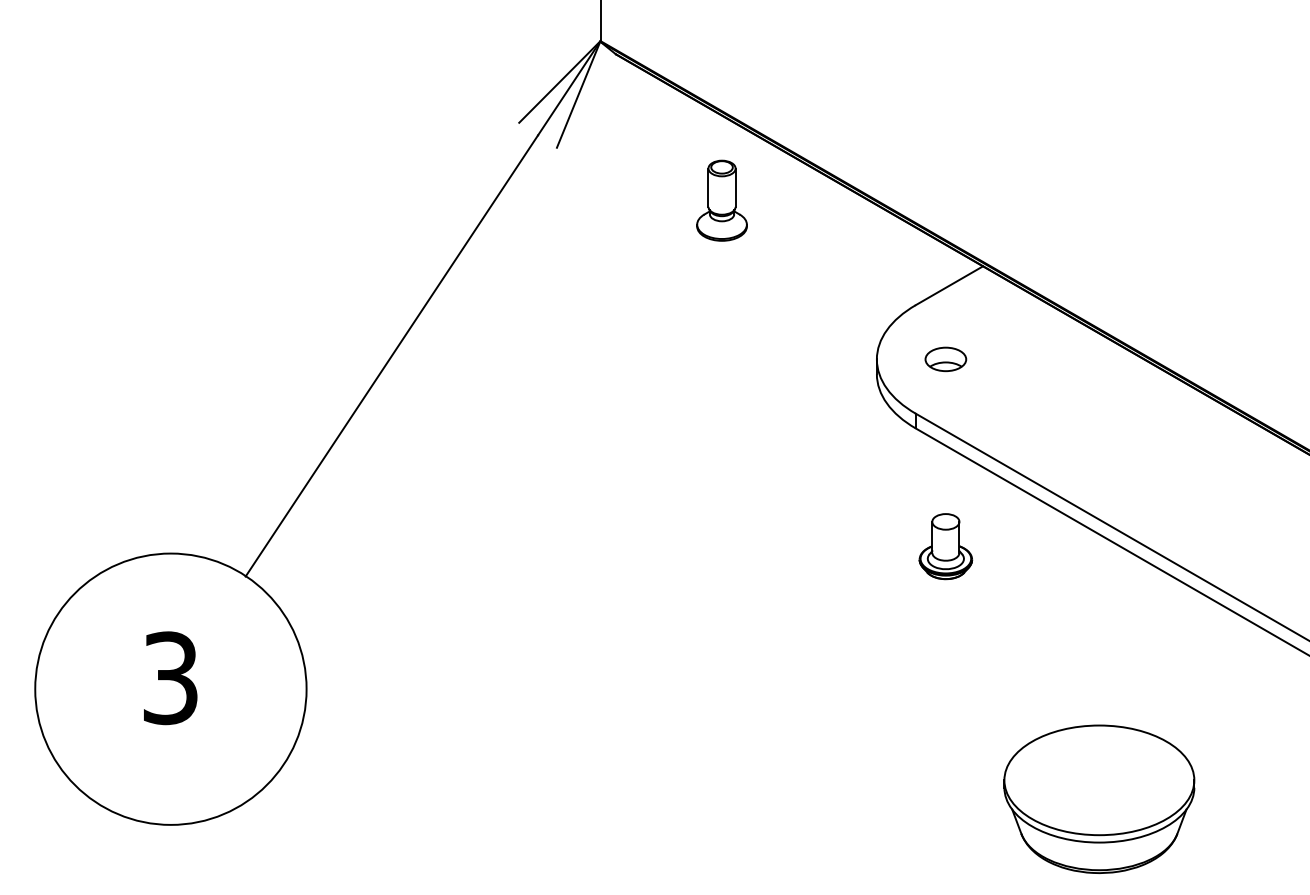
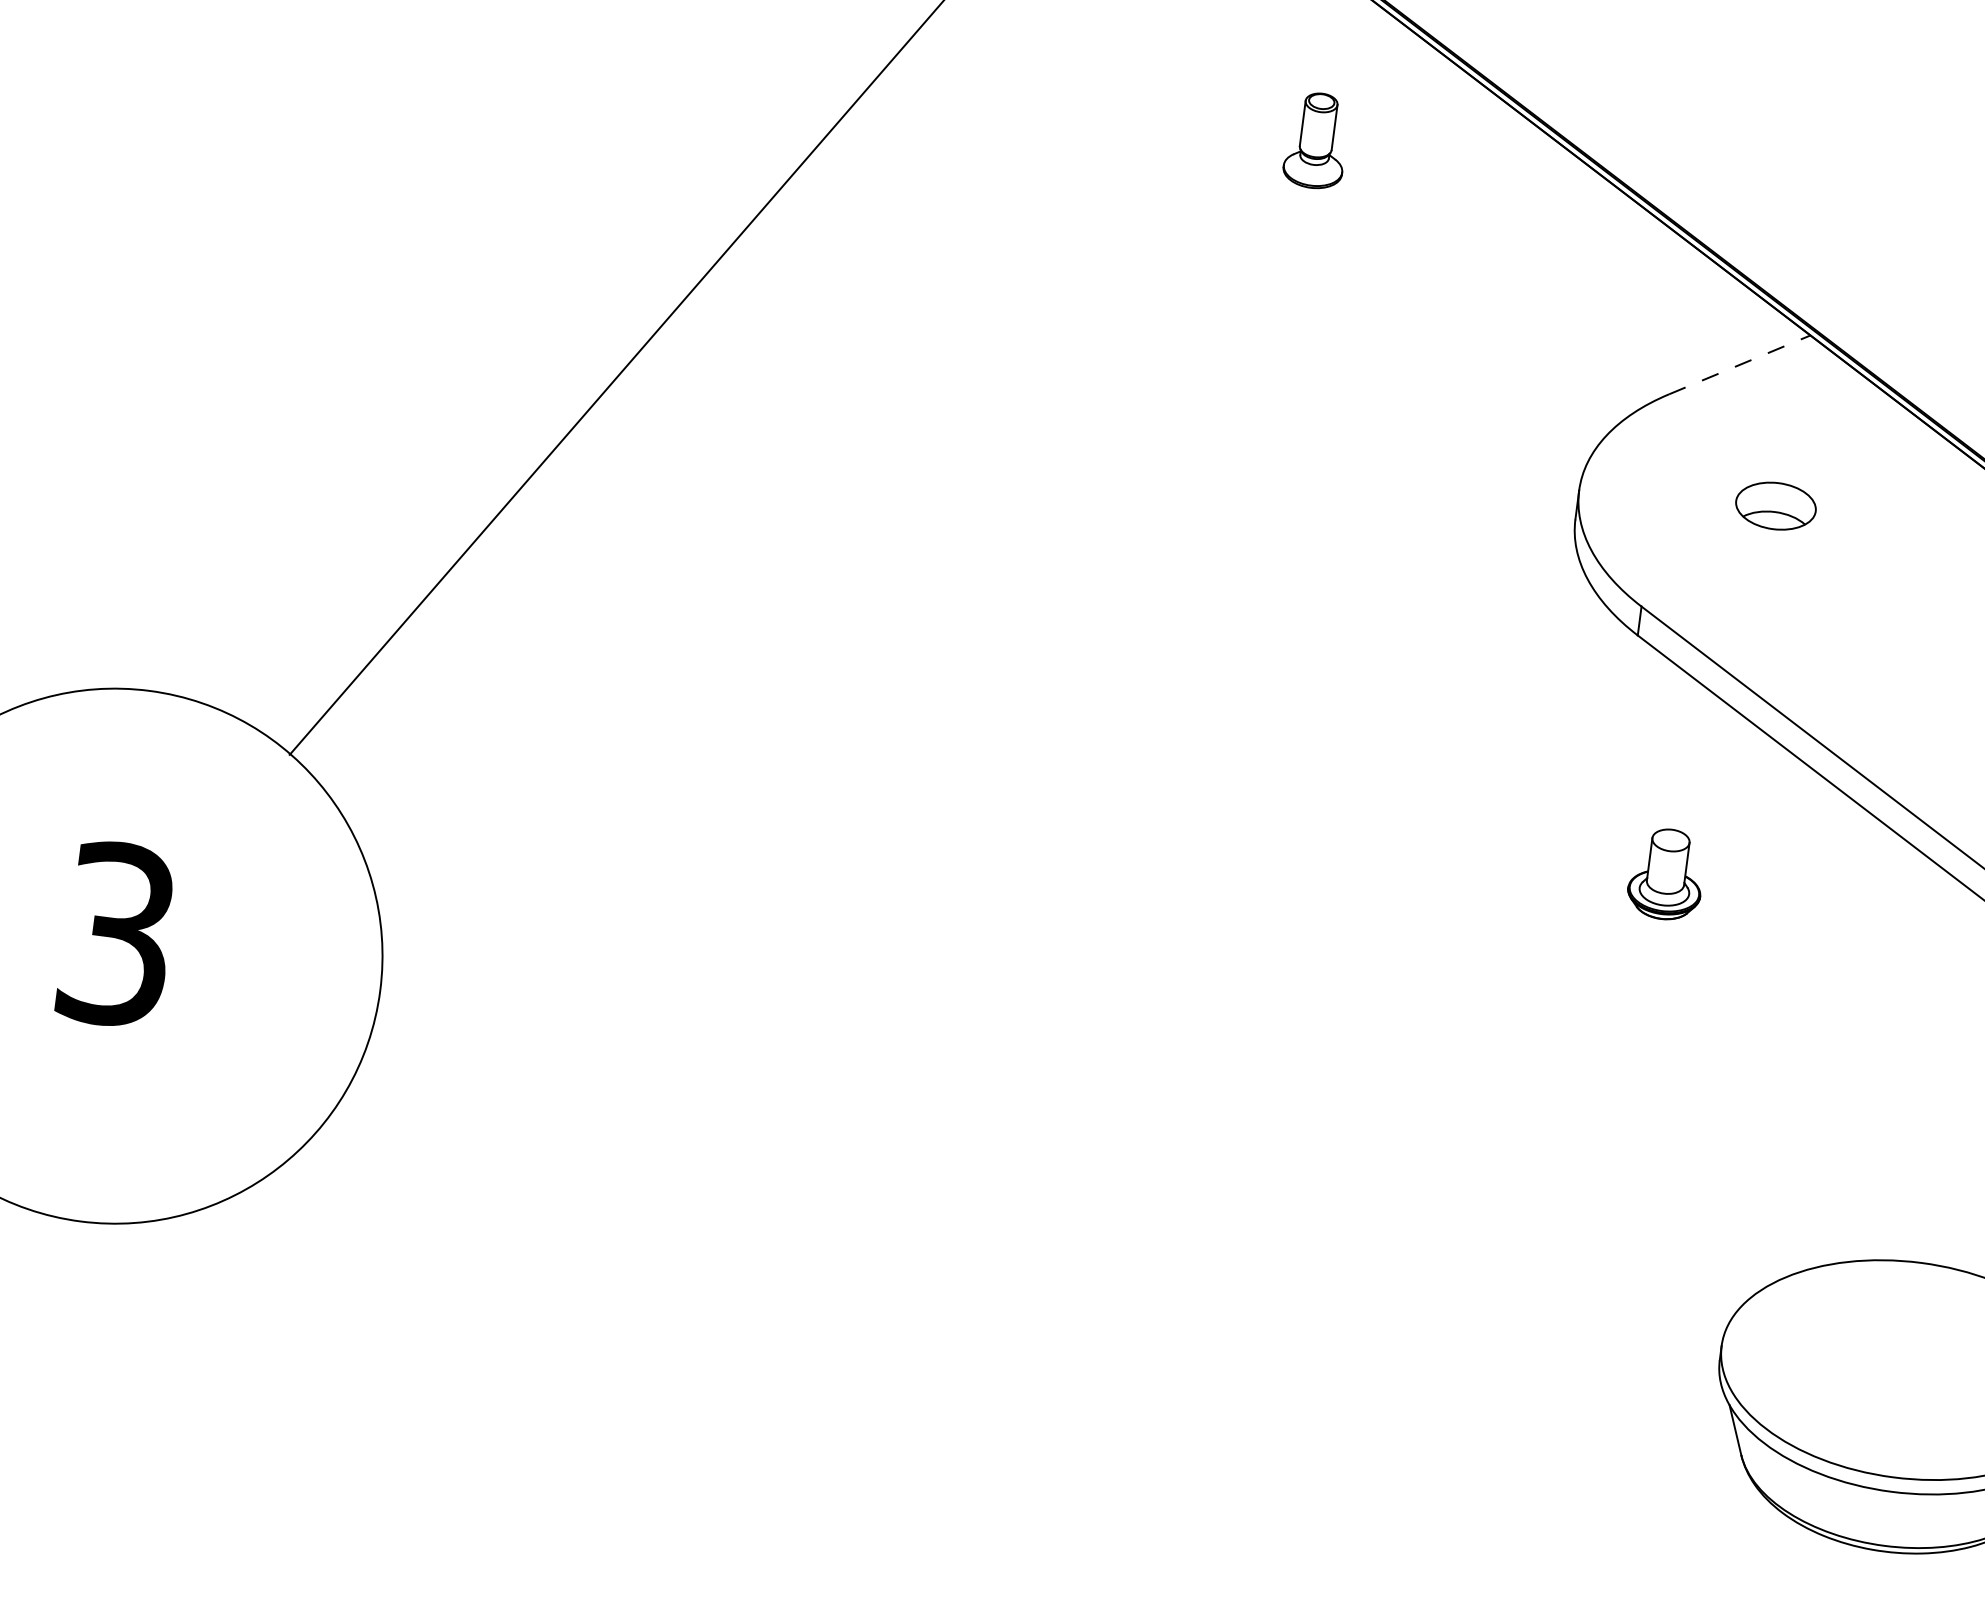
part: (721, 200) -> (1315, 140), size x0.6
line: (949, 285) -> (1739, 364), solid -> dashed
part: (945, 359) -> (1775, 506), moved
part: (945, 546) -> (1665, 873), size x0.7

